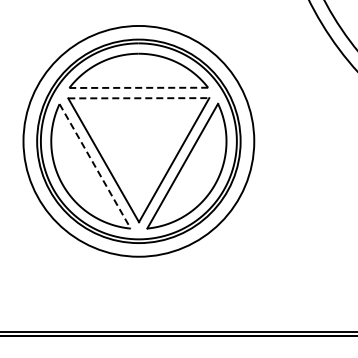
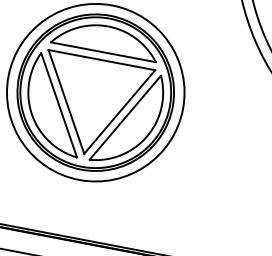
line: (138, 87) -> (103, 51), dashed -> solid
line: (138, 98) -> (101, 60), dashed -> solid
line: (95, 166) -> (59, 105), dashed -> solid

